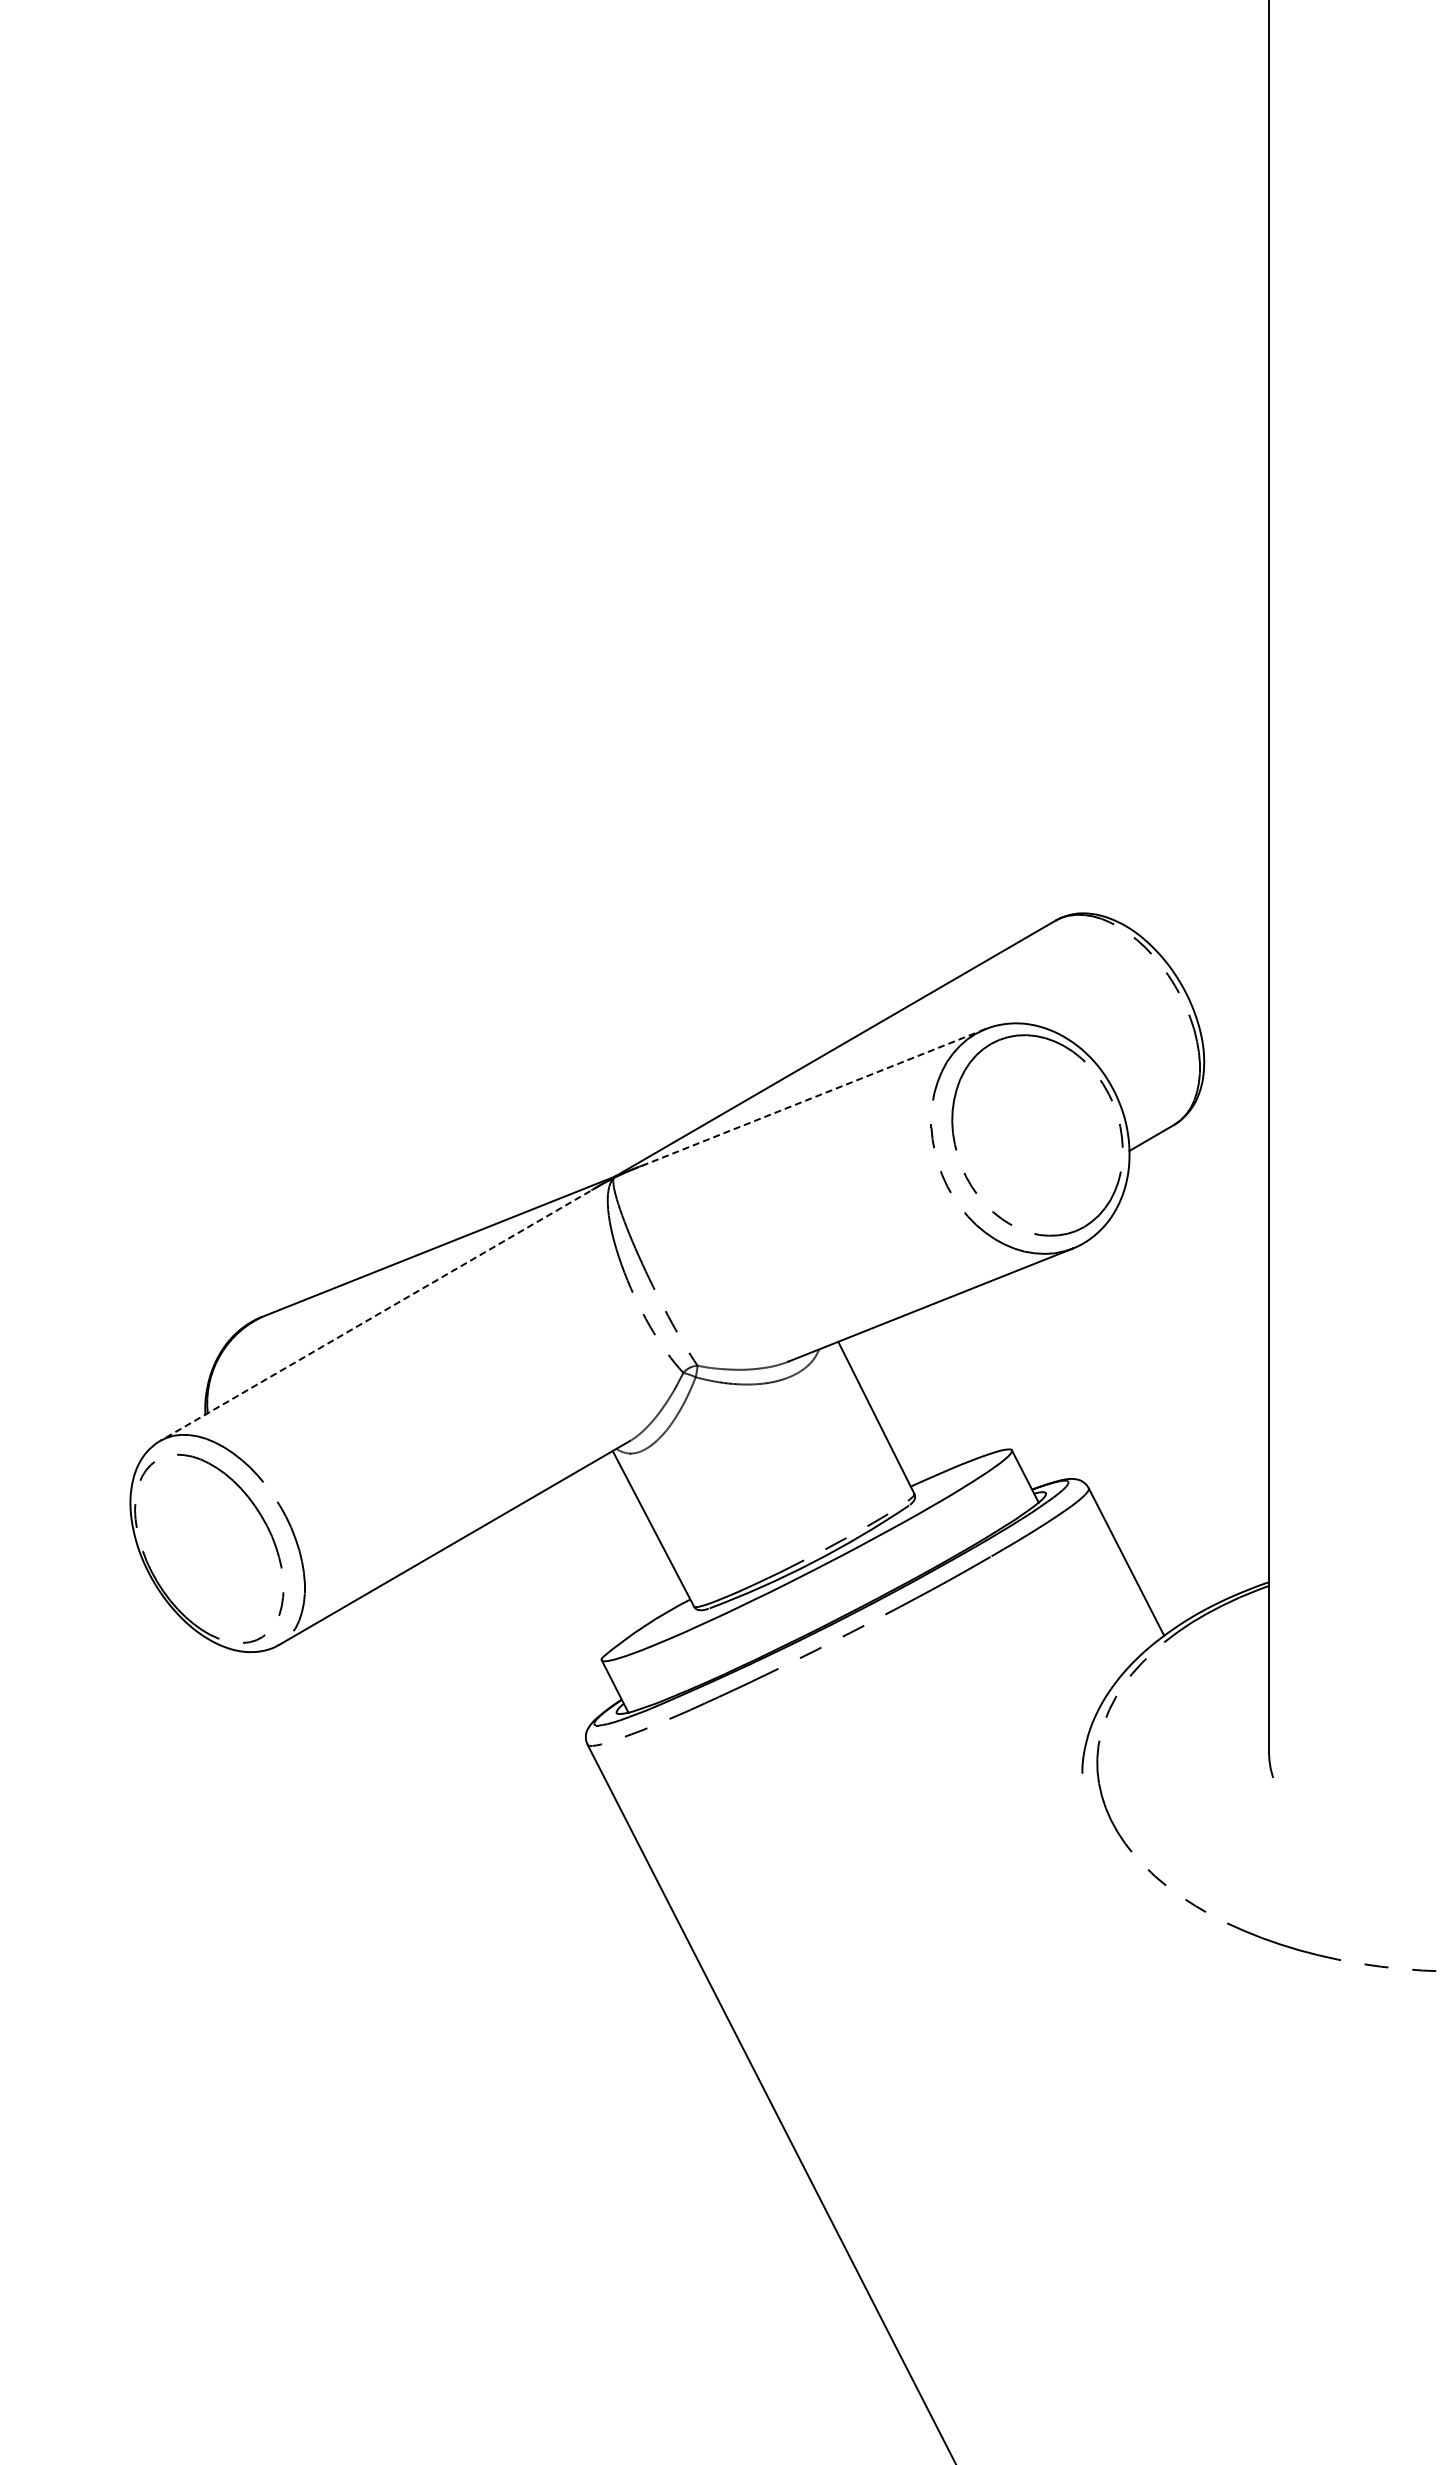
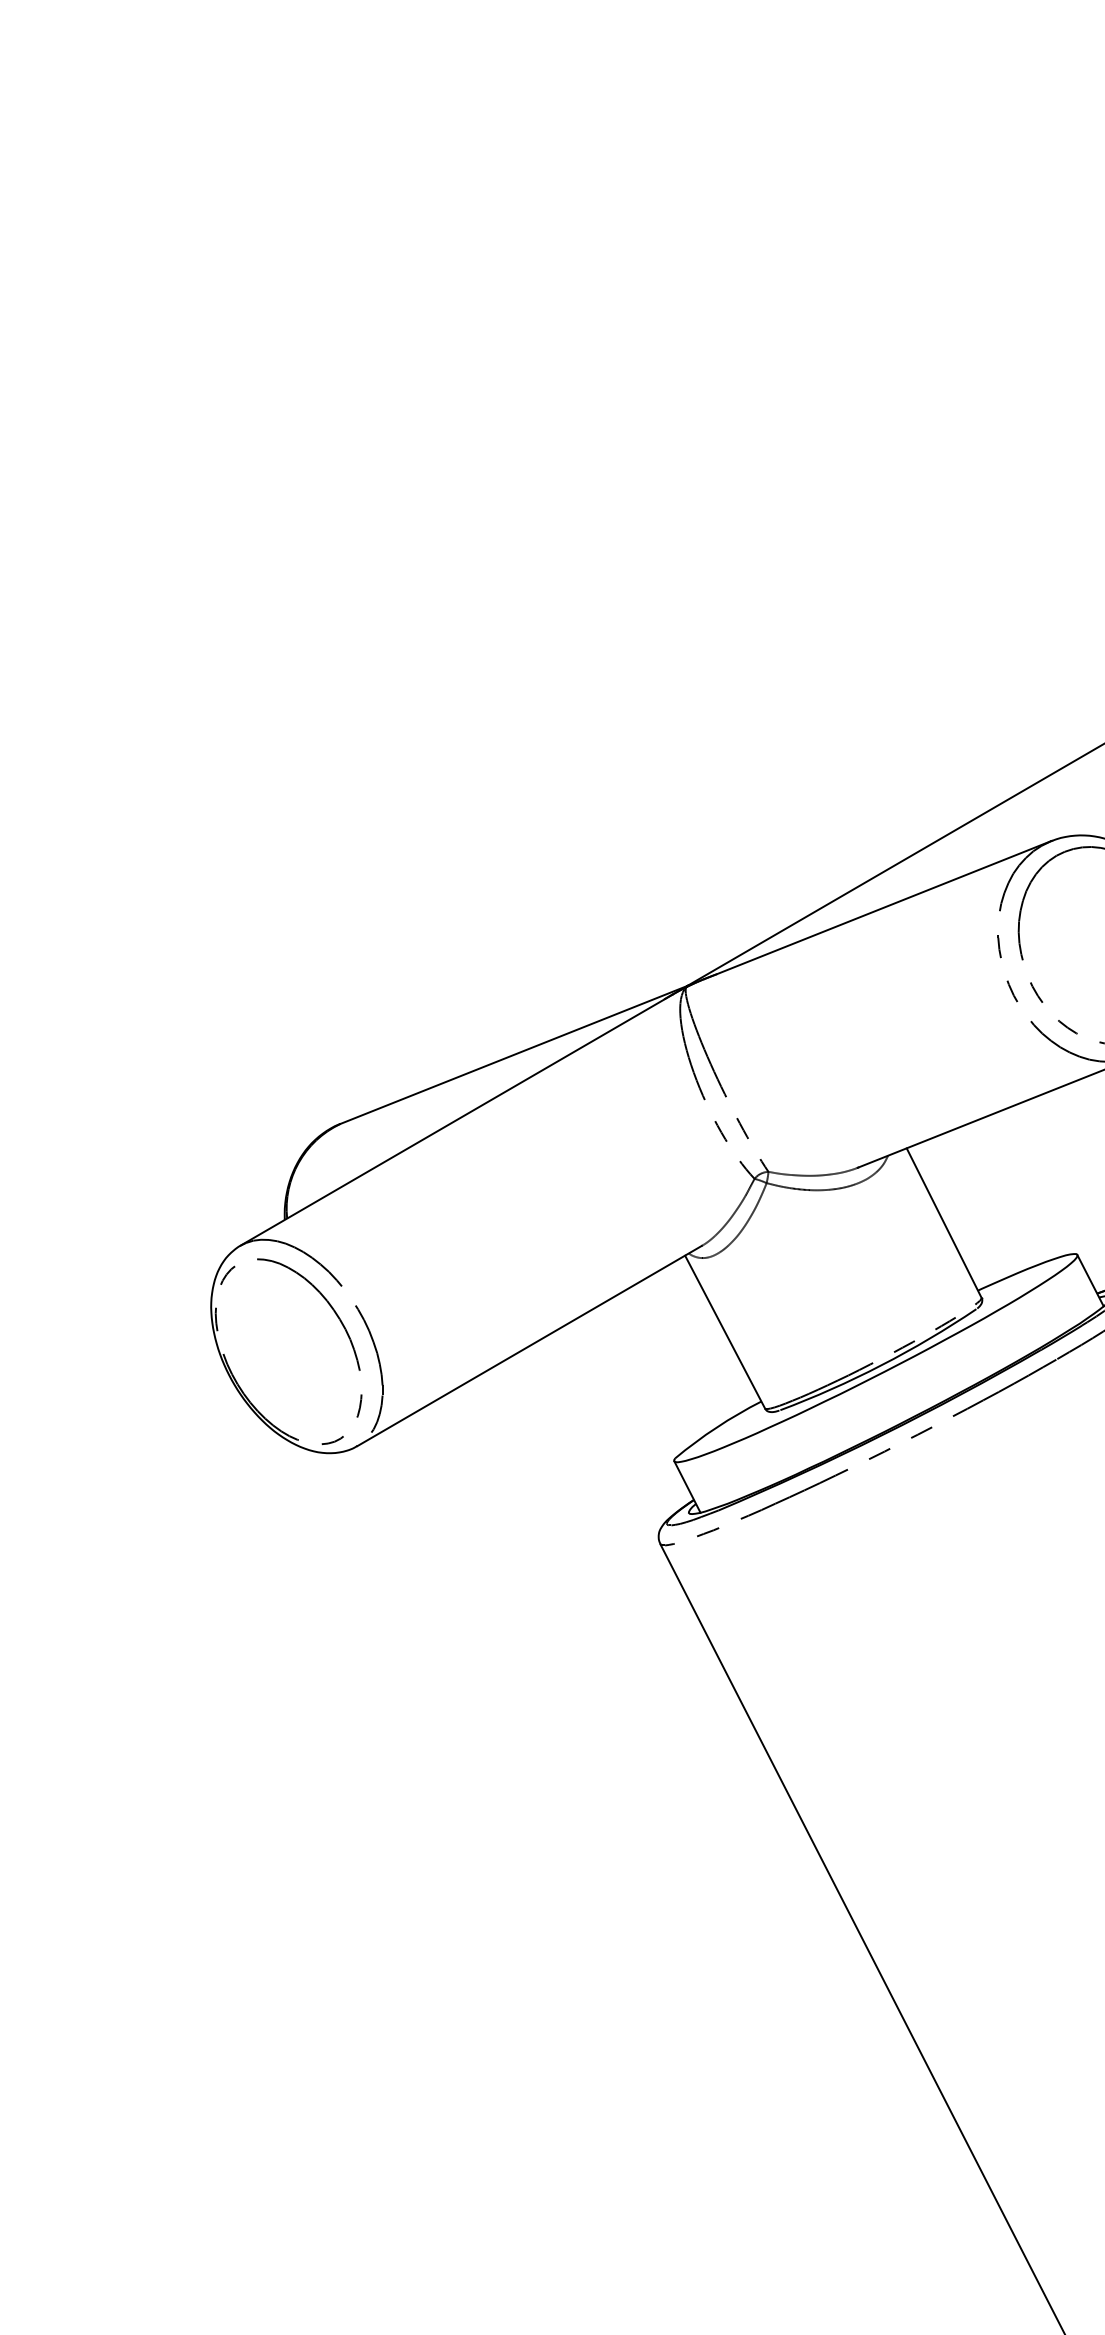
line: (808, 1099) -> (877, 910), dashed -> solid
line: (379, 1313) -> (455, 1120), dashed -> solid

